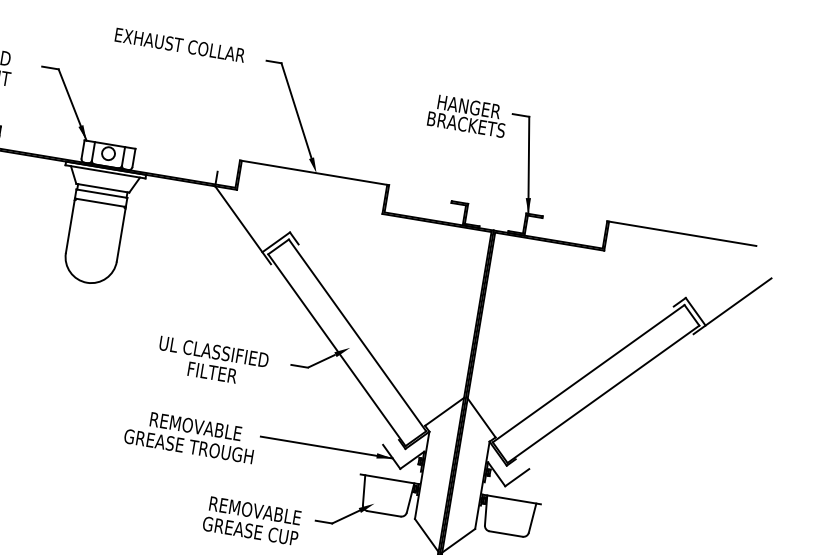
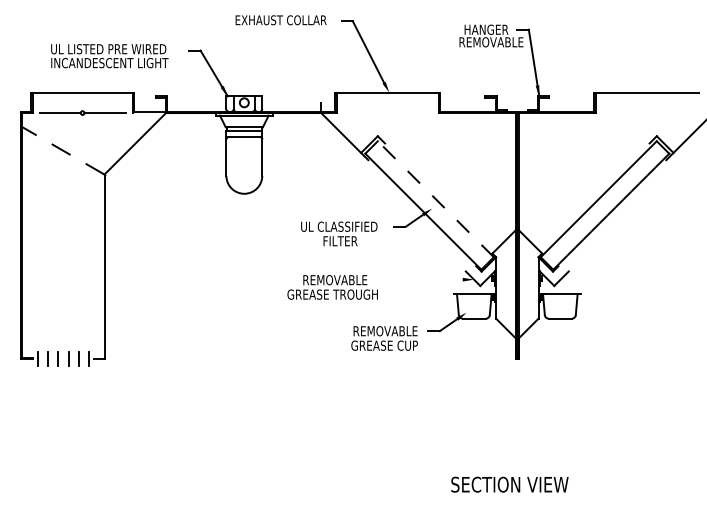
text: (473, 126) -> (491, 42), BRACKETS -> REMOVABLE
line: (357, 334) -> (435, 198), solid -> dashed
line: (326, 447) -> (427, 279), removed

